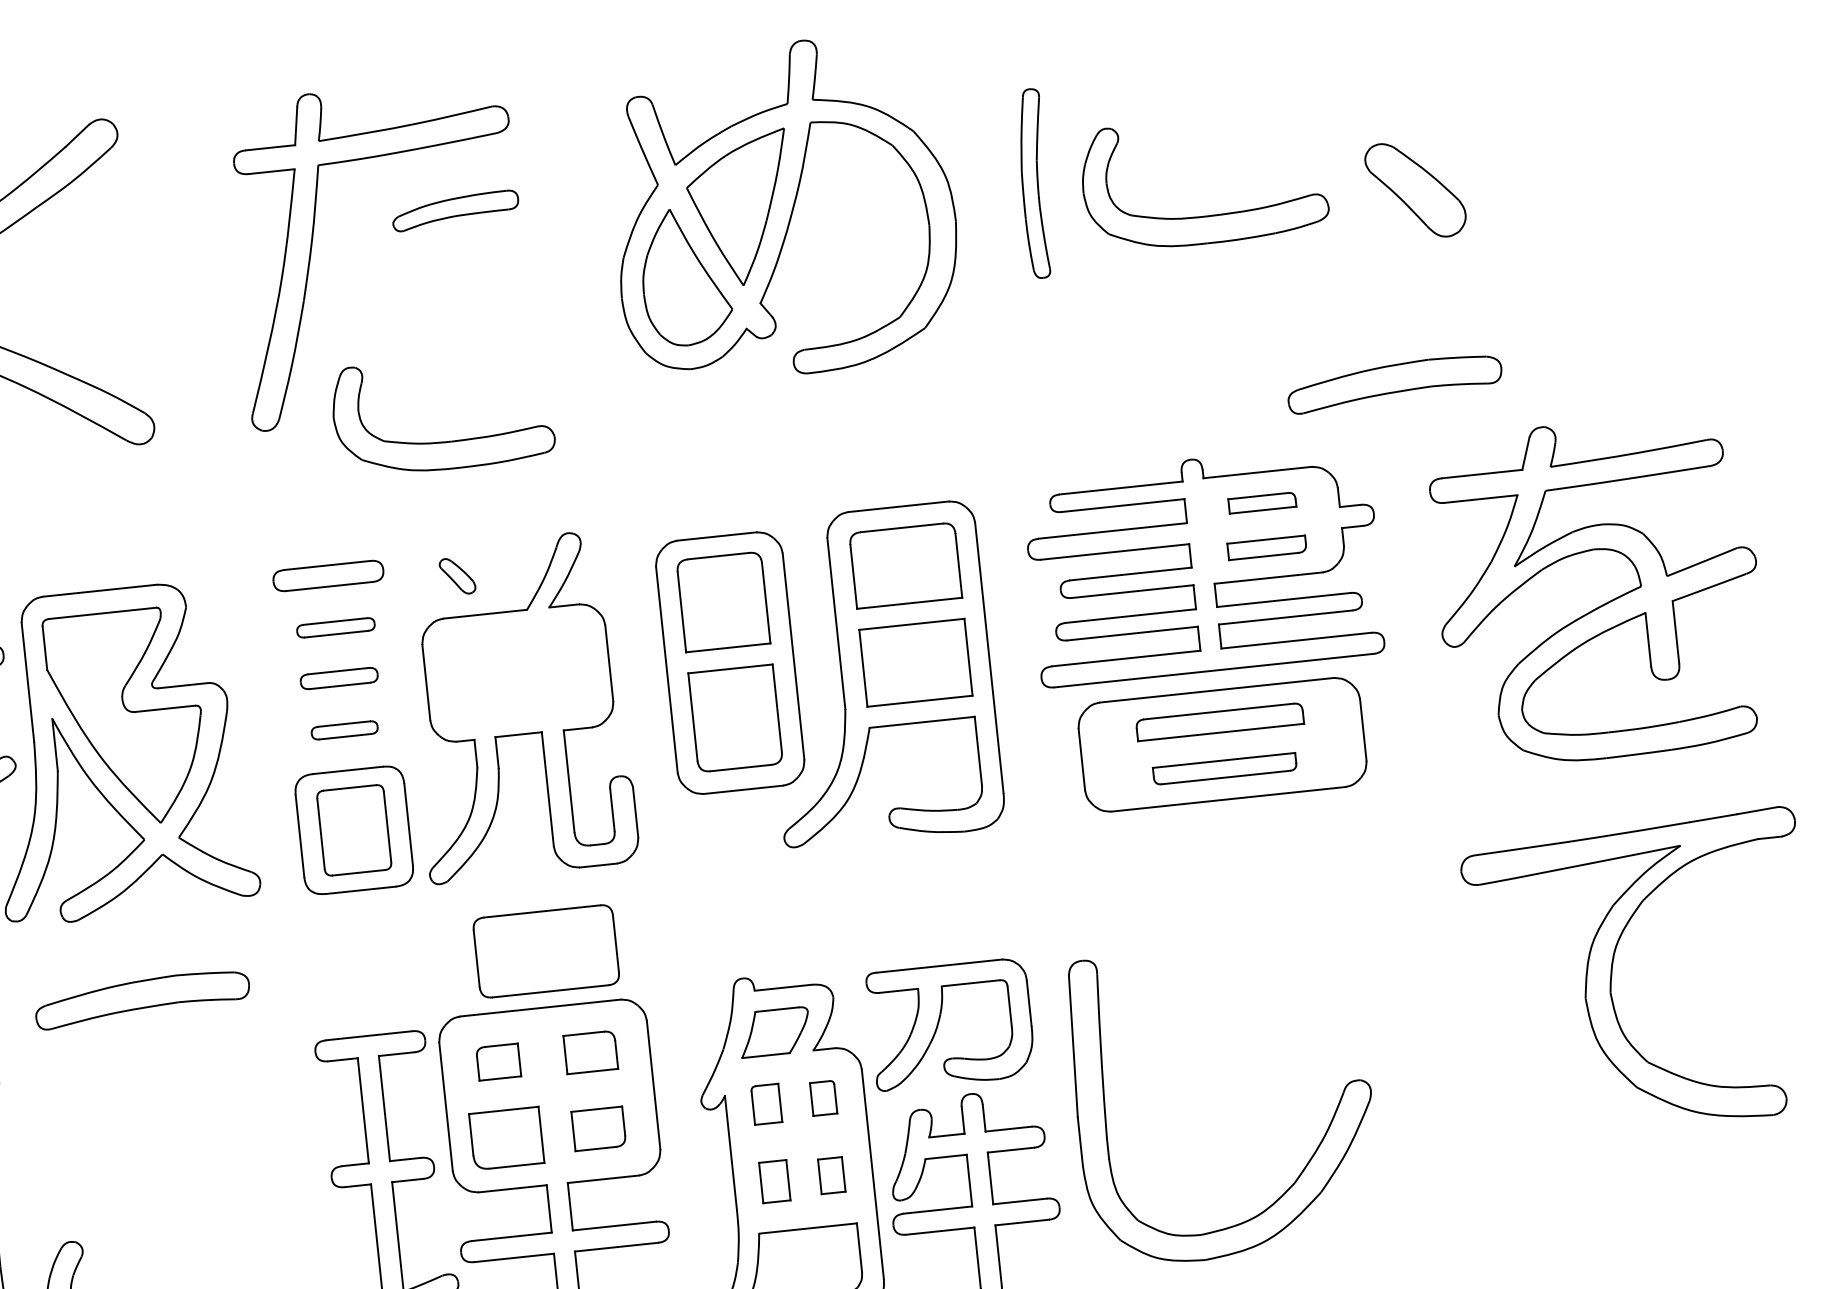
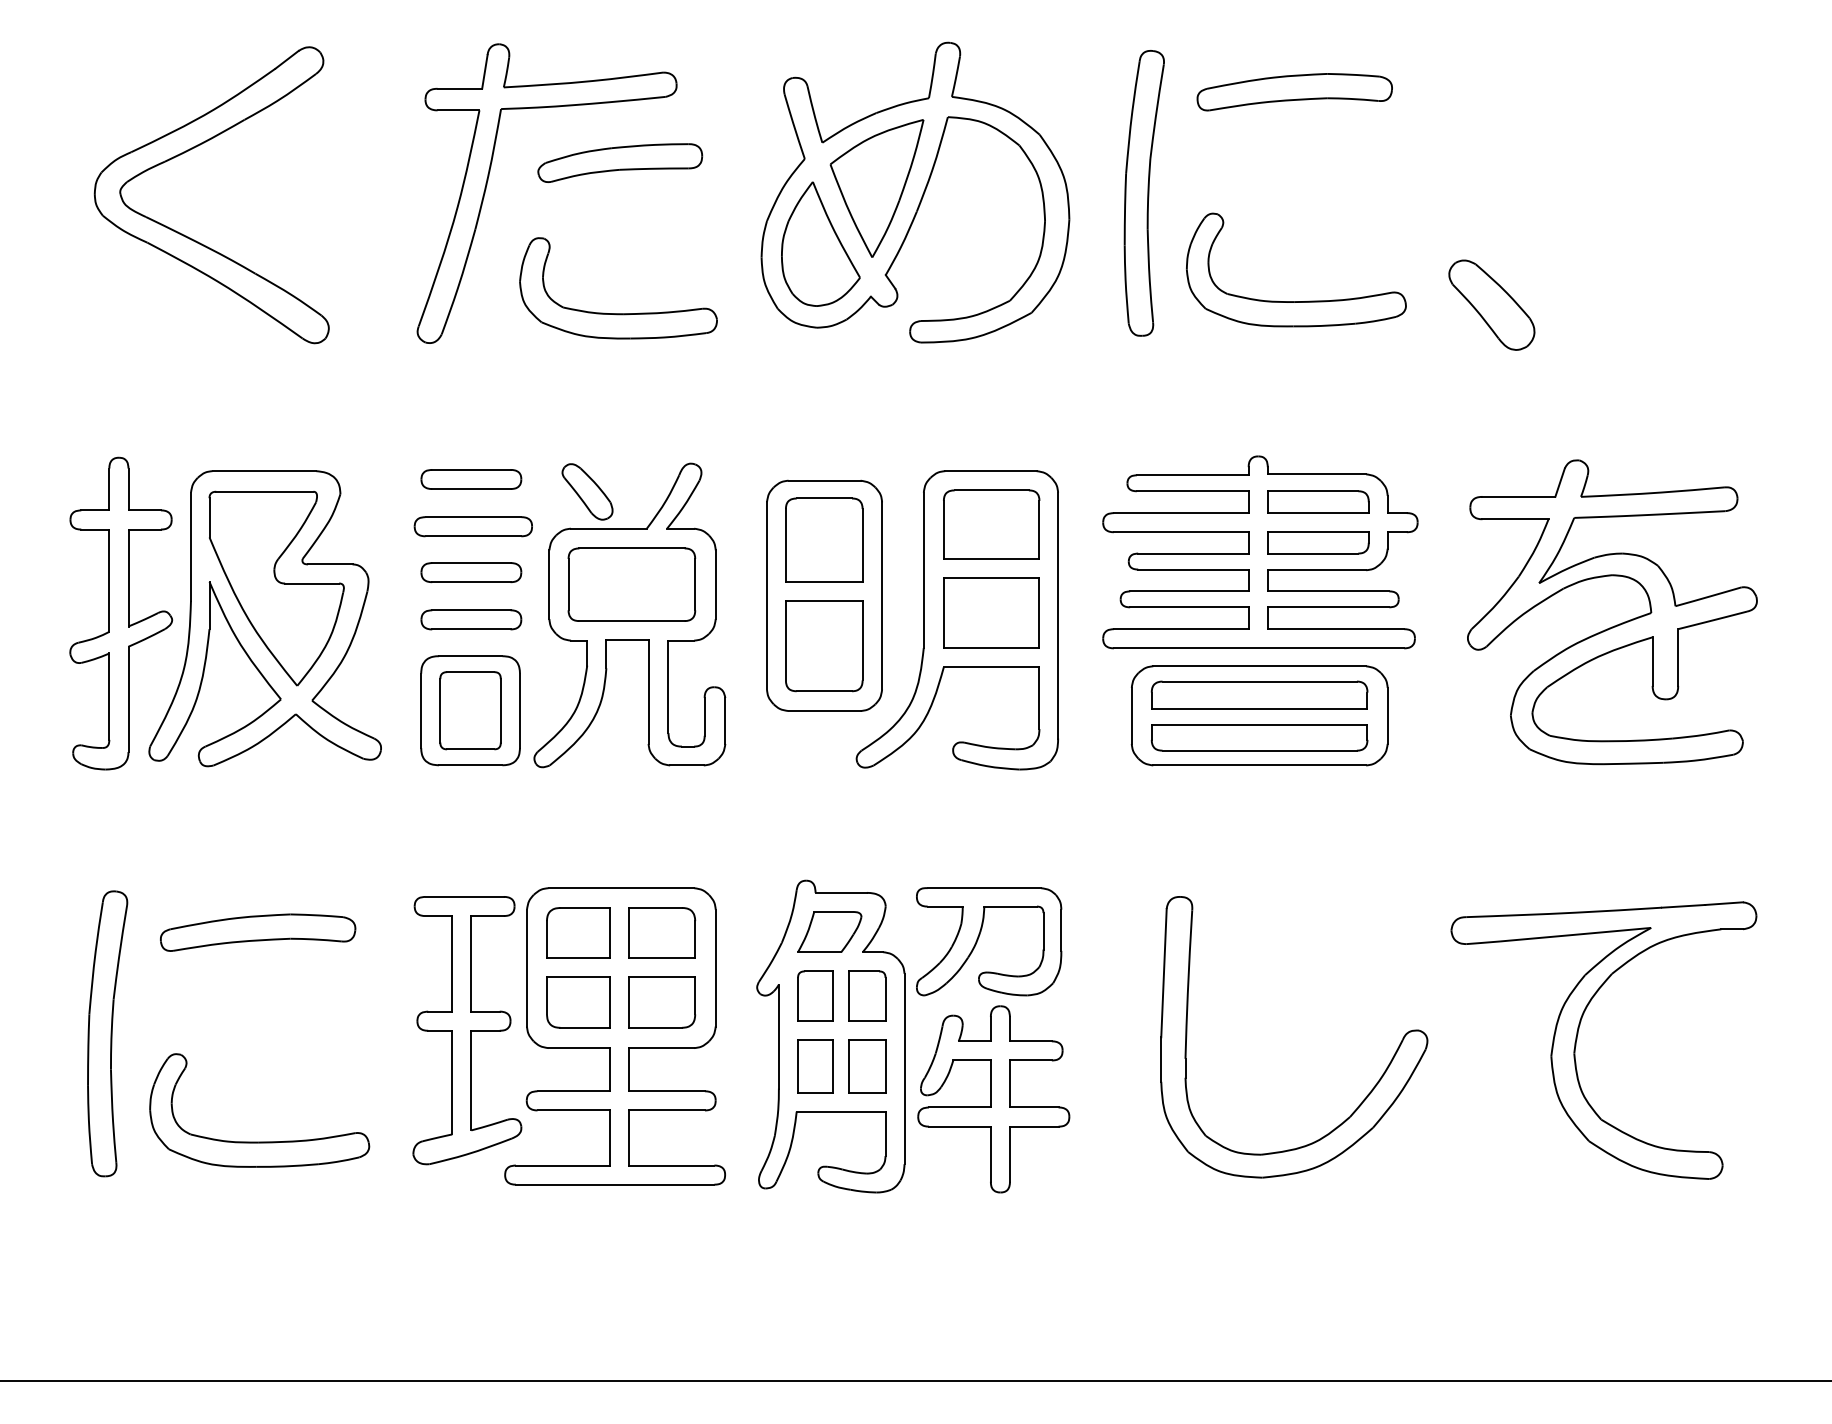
part: (1034, 183) -> (1143, 193), size x1.67
part: (1415, 189) -> (1491, 304), moved
part: (455, 210) -> (620, 162), size x1.43
part: (1207, 215) -> (1296, 301), moved
part: (1394, 383) -> (1294, 92), moved
part: (445, 441) -> (618, 313), moved
part: (1262, 502) -> (1318, 501), size x1.67
part: (1267, 547) -> (1318, 542), size x1.43
part: (457, 575) -> (587, 491), size x1.67
part: (335, 627) -> (472, 526), size x1.67
part: (339, 678) -> (471, 572), size x1.43
part: (1219, 721) -> (1259, 694), size x1.43
part: (344, 729) -> (471, 619), size x1.67
part: (1224, 768) -> (1259, 737), size x1.67
part: (545, 951) -> (631, 584), moved
part: (1612, 971) -> (1578, 1034), moved
part: (142, 999) -> (258, 932), moved
part: (590, 1052) -> (662, 932), size x1.43
part: (498, 1061) -> (578, 932), size x1.67
part: (823, 1097) -> (867, 995), size x1.67
part: (766, 1103) -> (815, 995), size x1.43
part: (599, 1128) -> (662, 1002), size x1.43
part: (1311, 1156) -> (1367, 1094), moved
part: (831, 1175) -> (867, 1066), size x1.67
part: (774, 1181) -> (815, 1066), size x1.43

